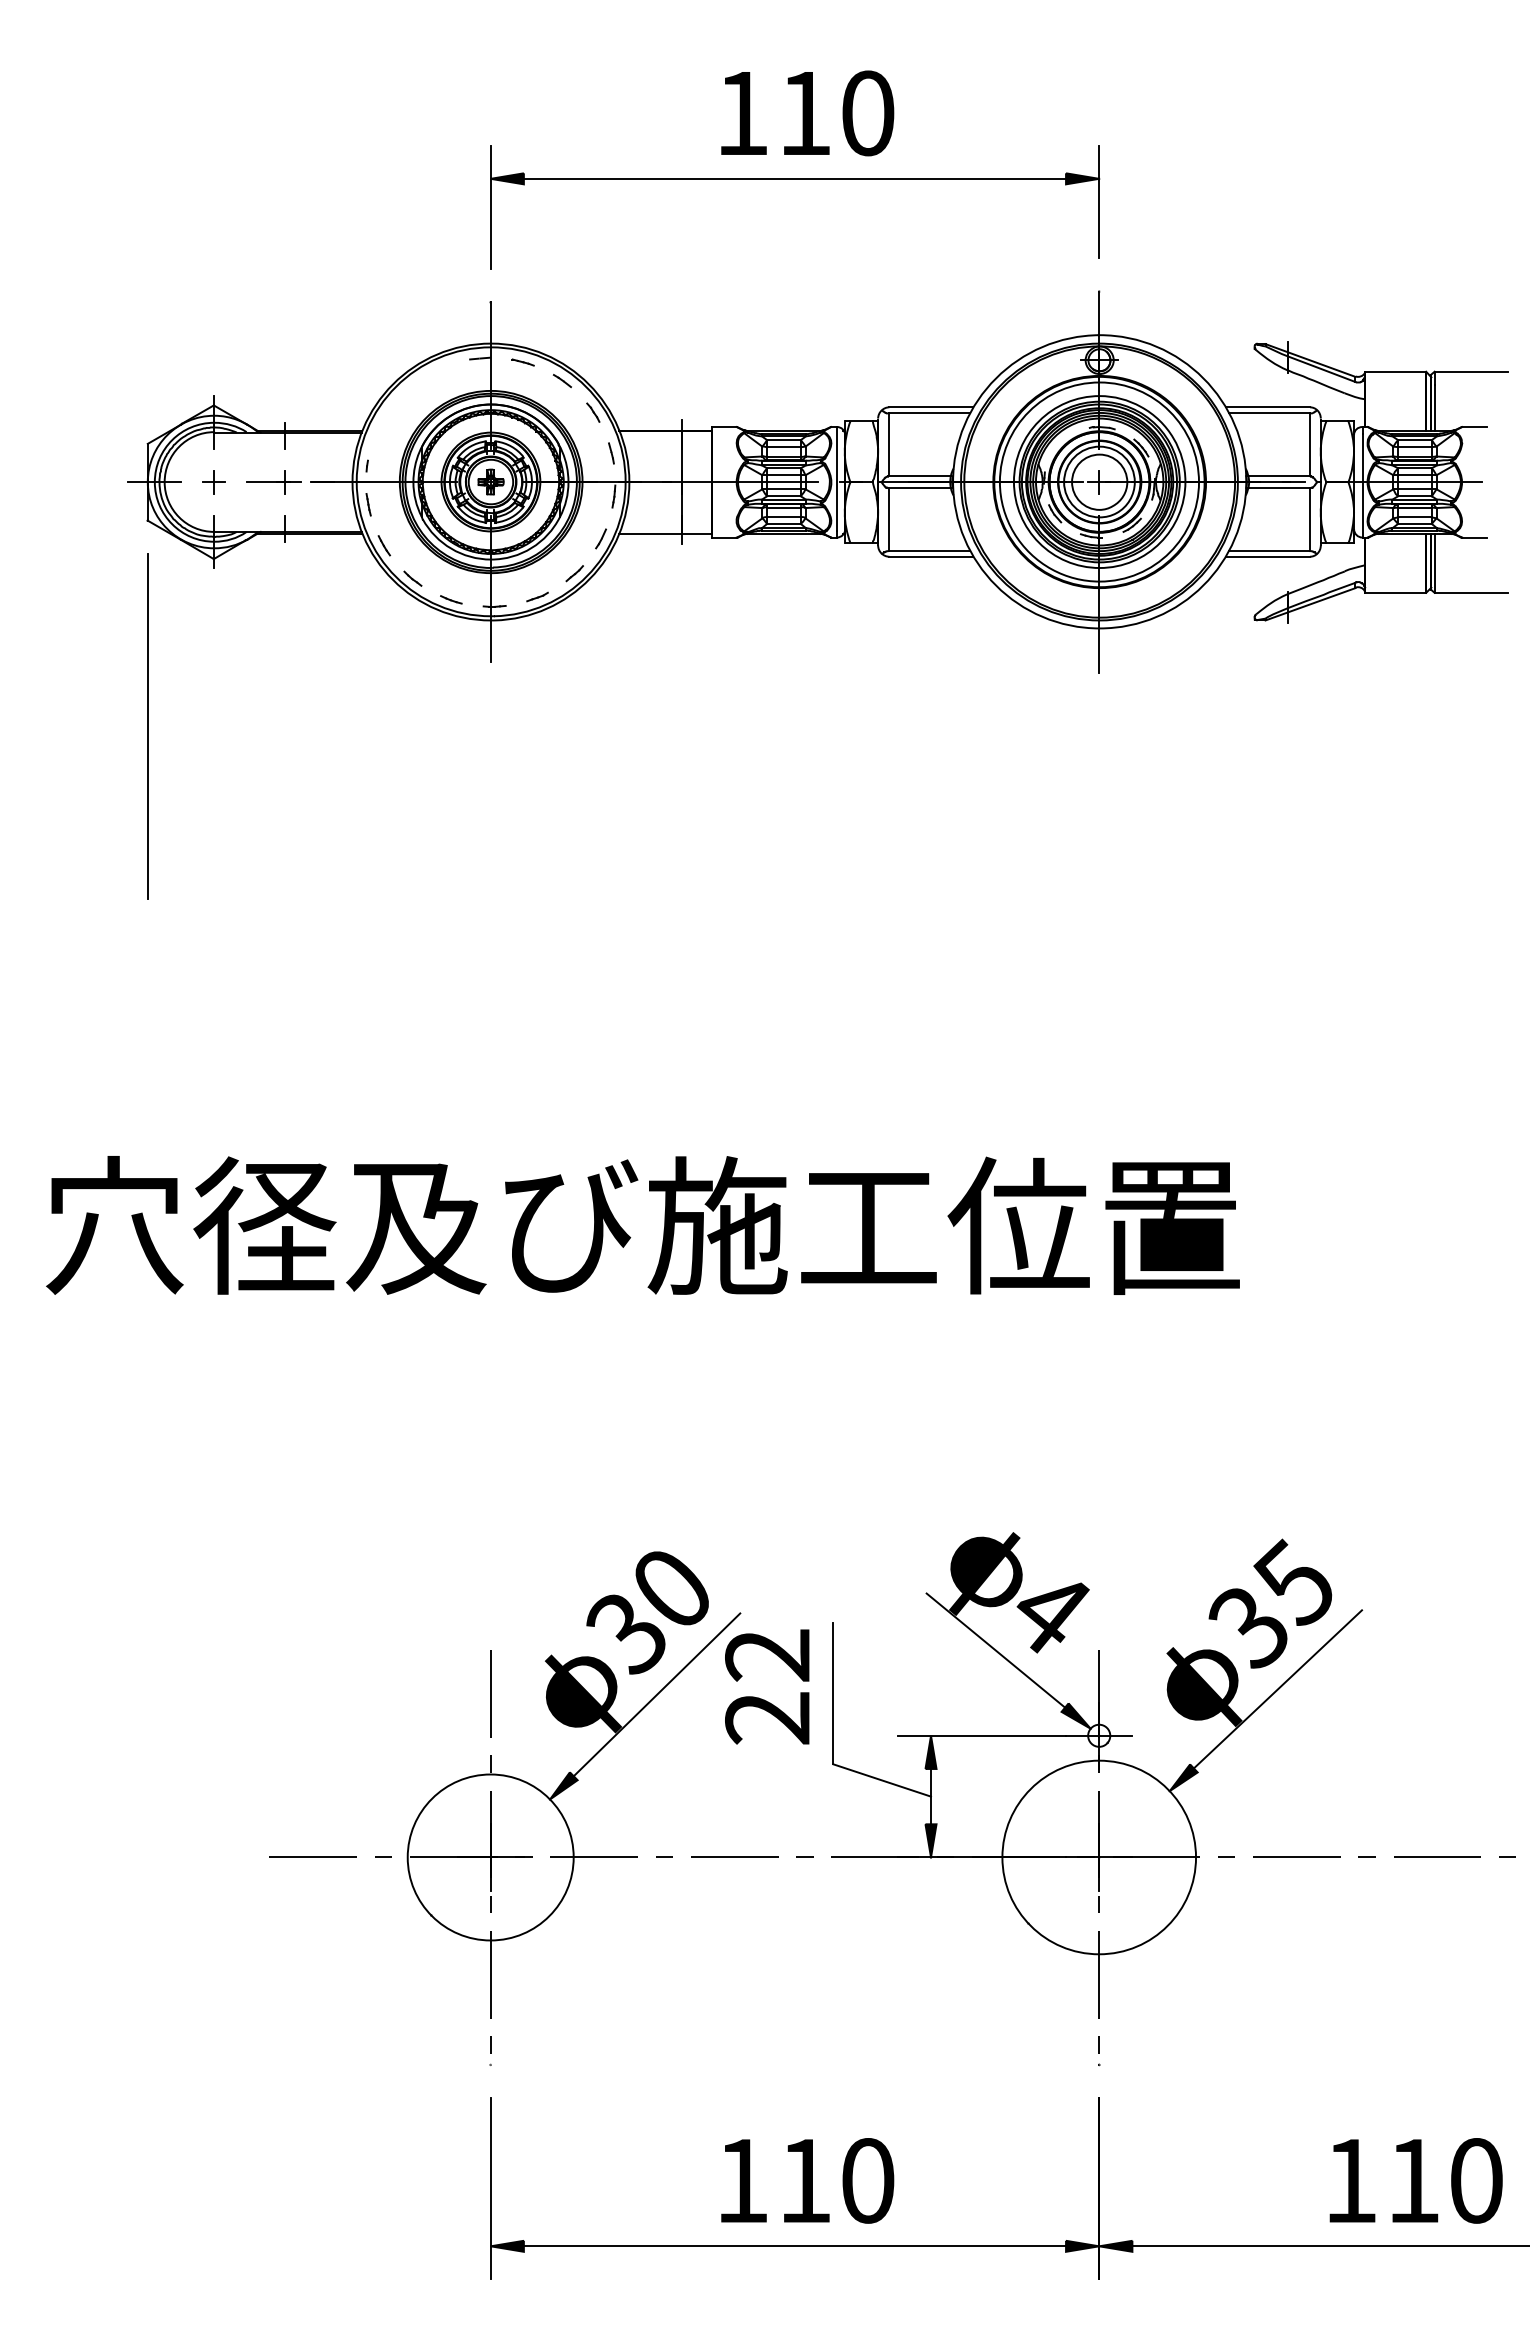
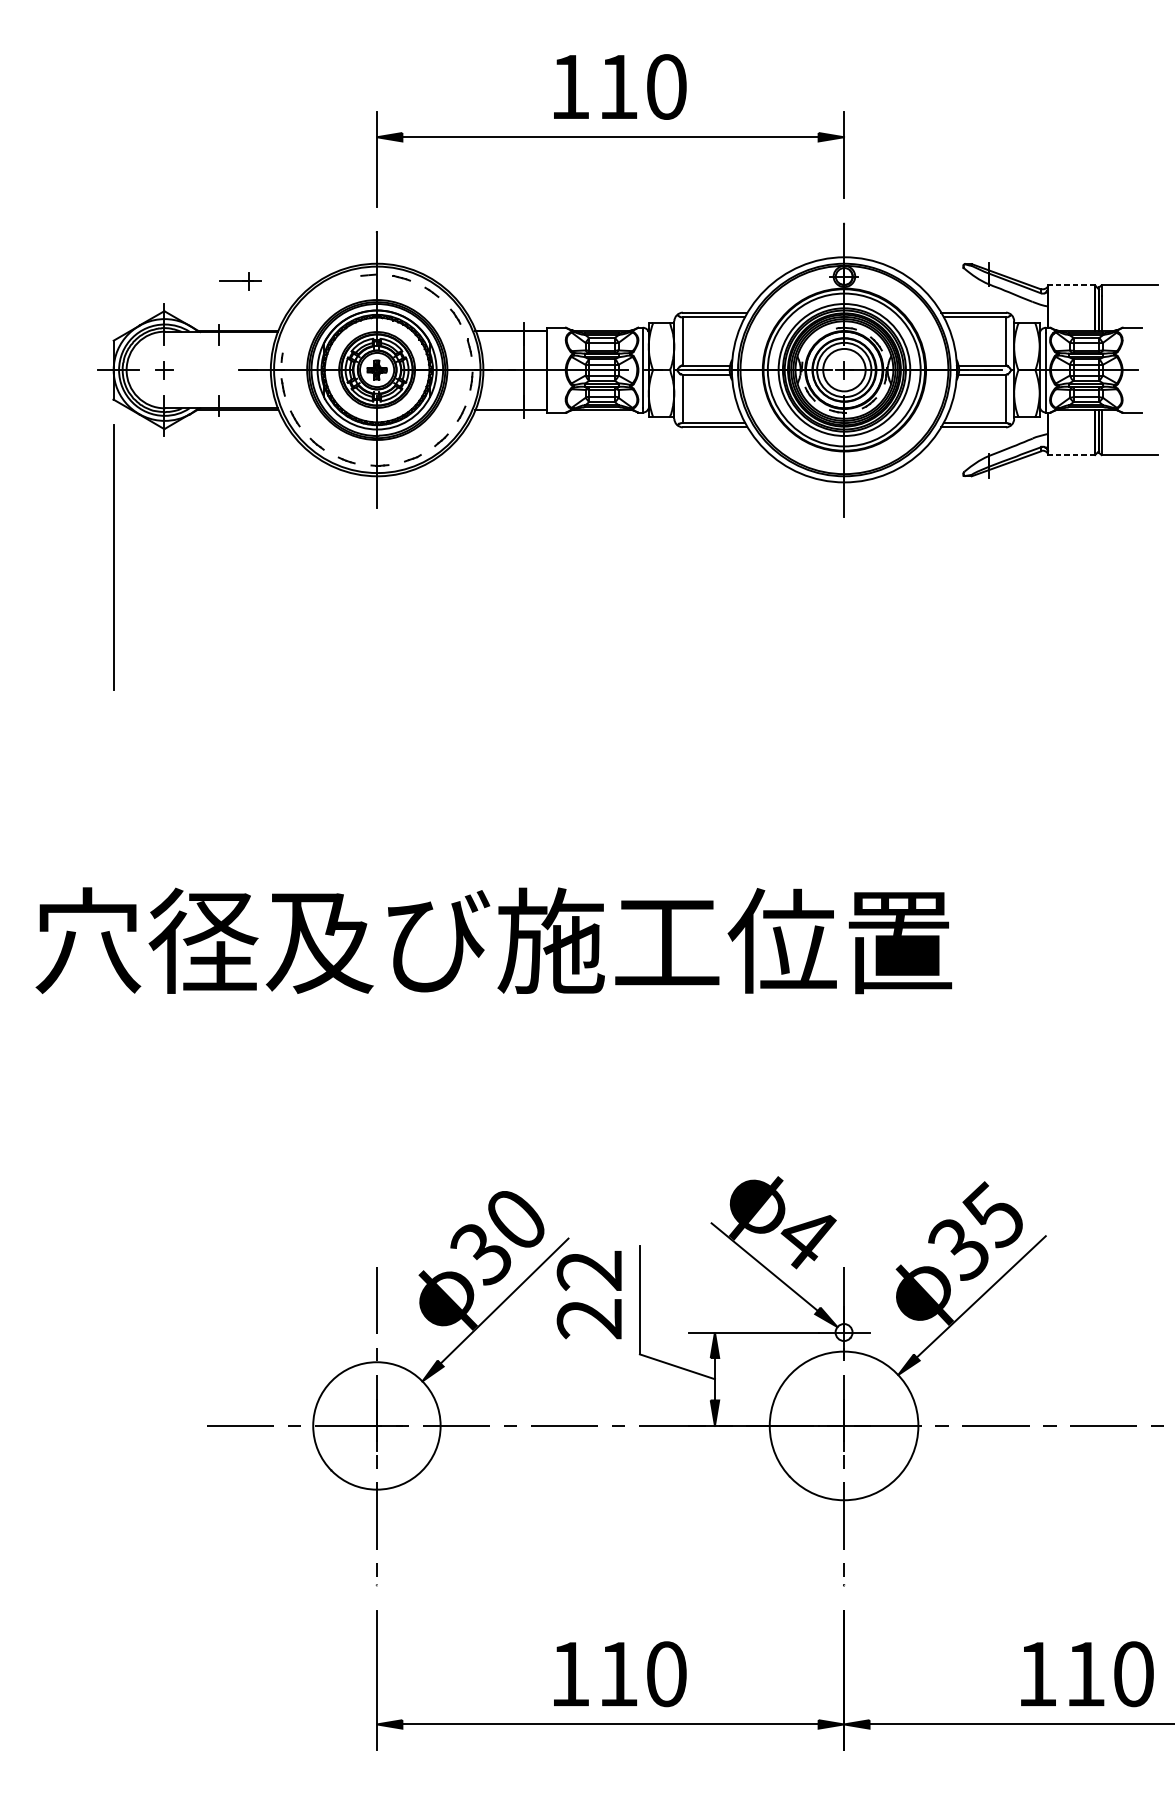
line: (1395, 371) -> (1071, 285), solid -> dashed
part: (273, 482) -> (240, 281), moved
line: (1395, 592) -> (1071, 454), solid -> dashed

